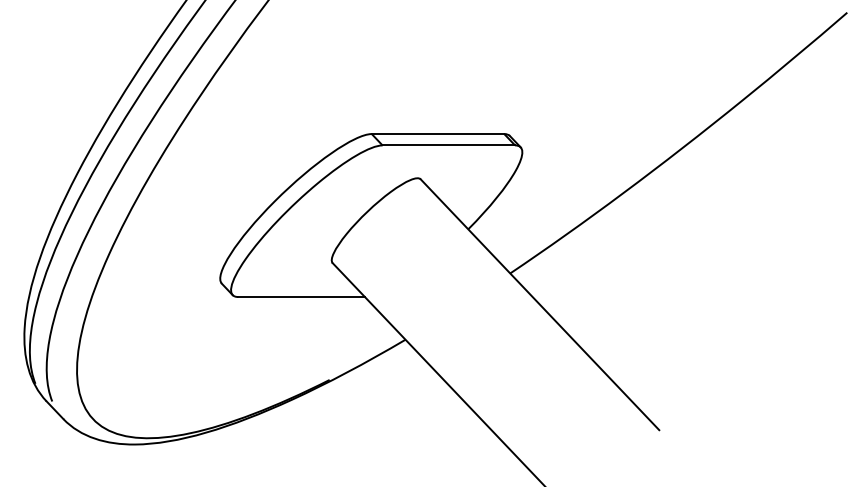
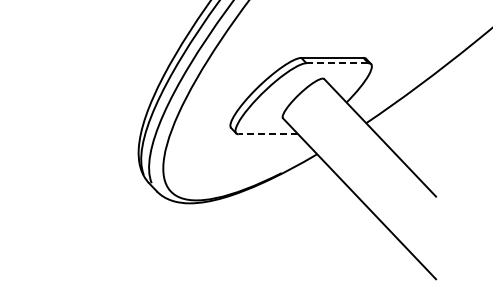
line: (448, 145) -> (337, 63), solid -> dashed
line: (301, 297) -> (268, 134), solid -> dashed

